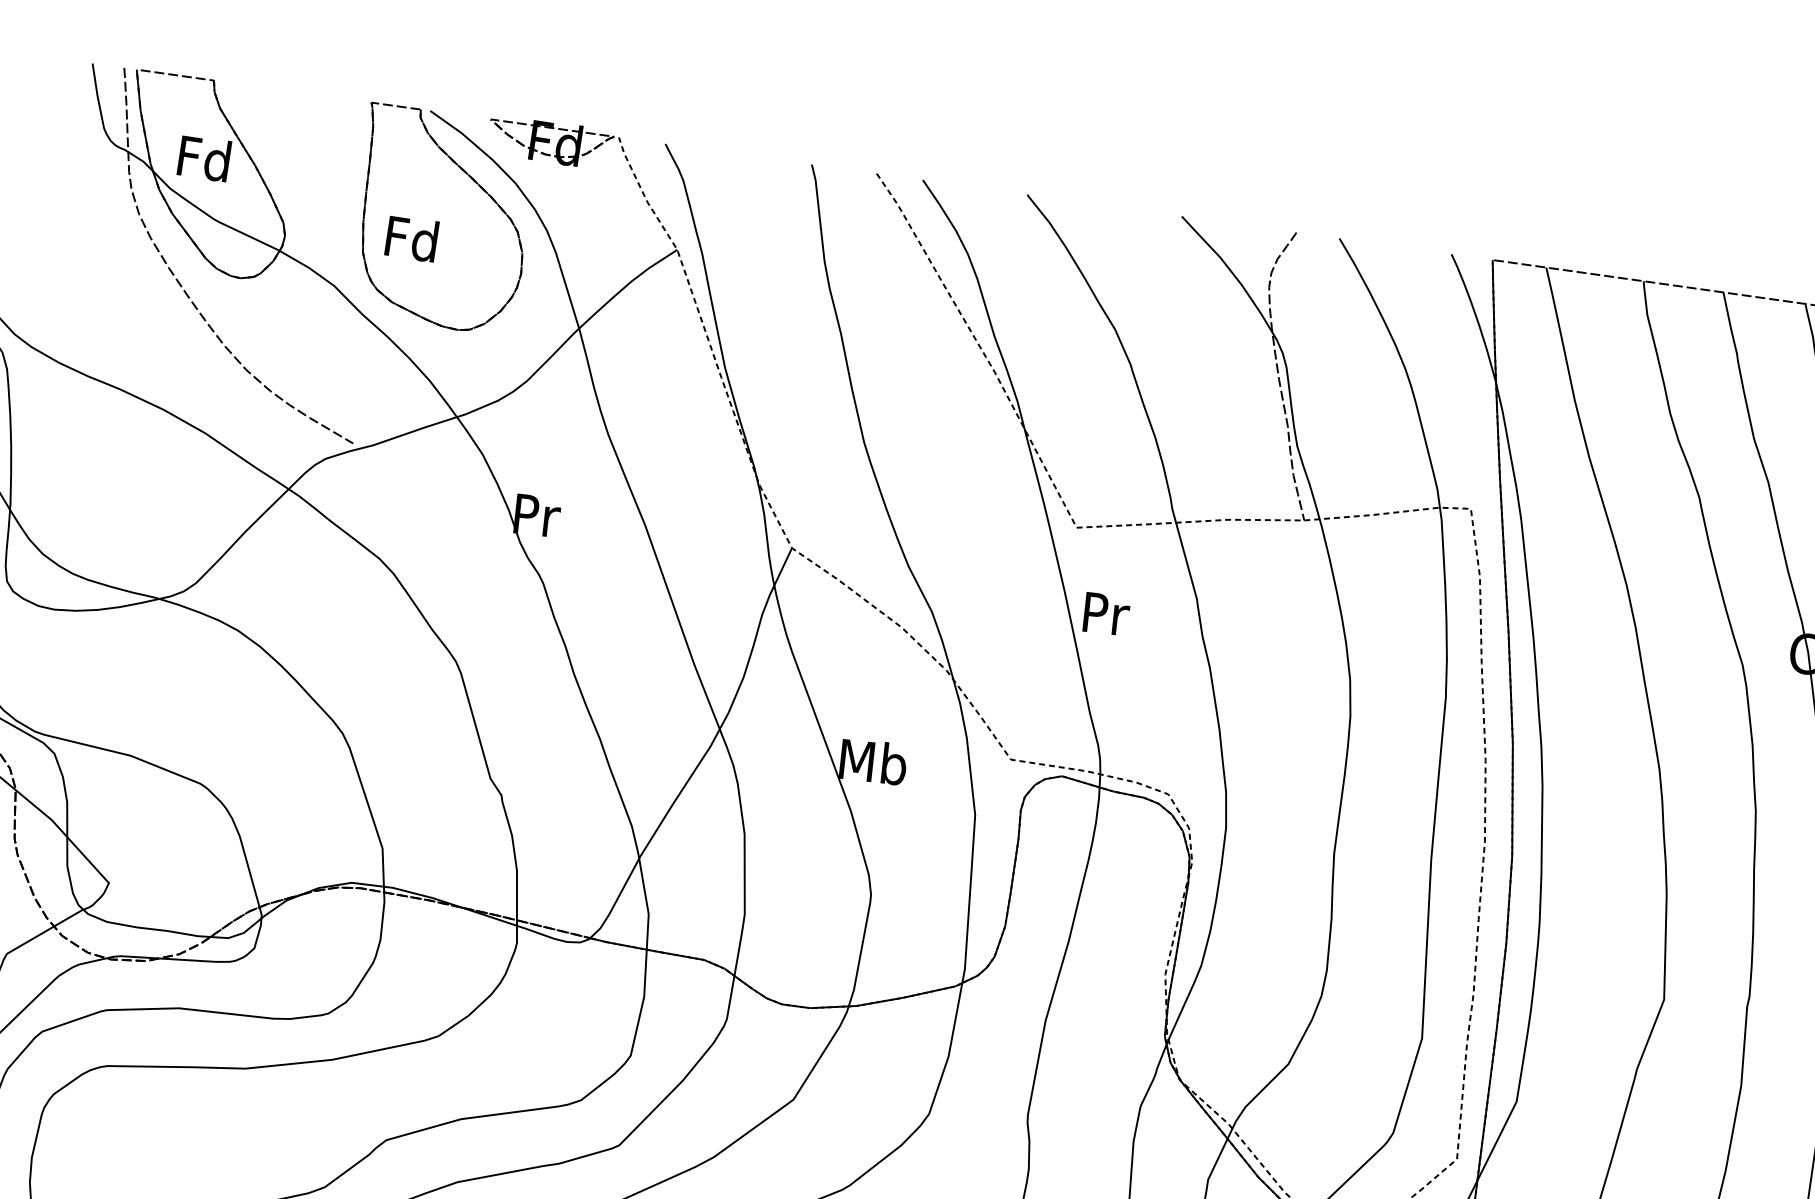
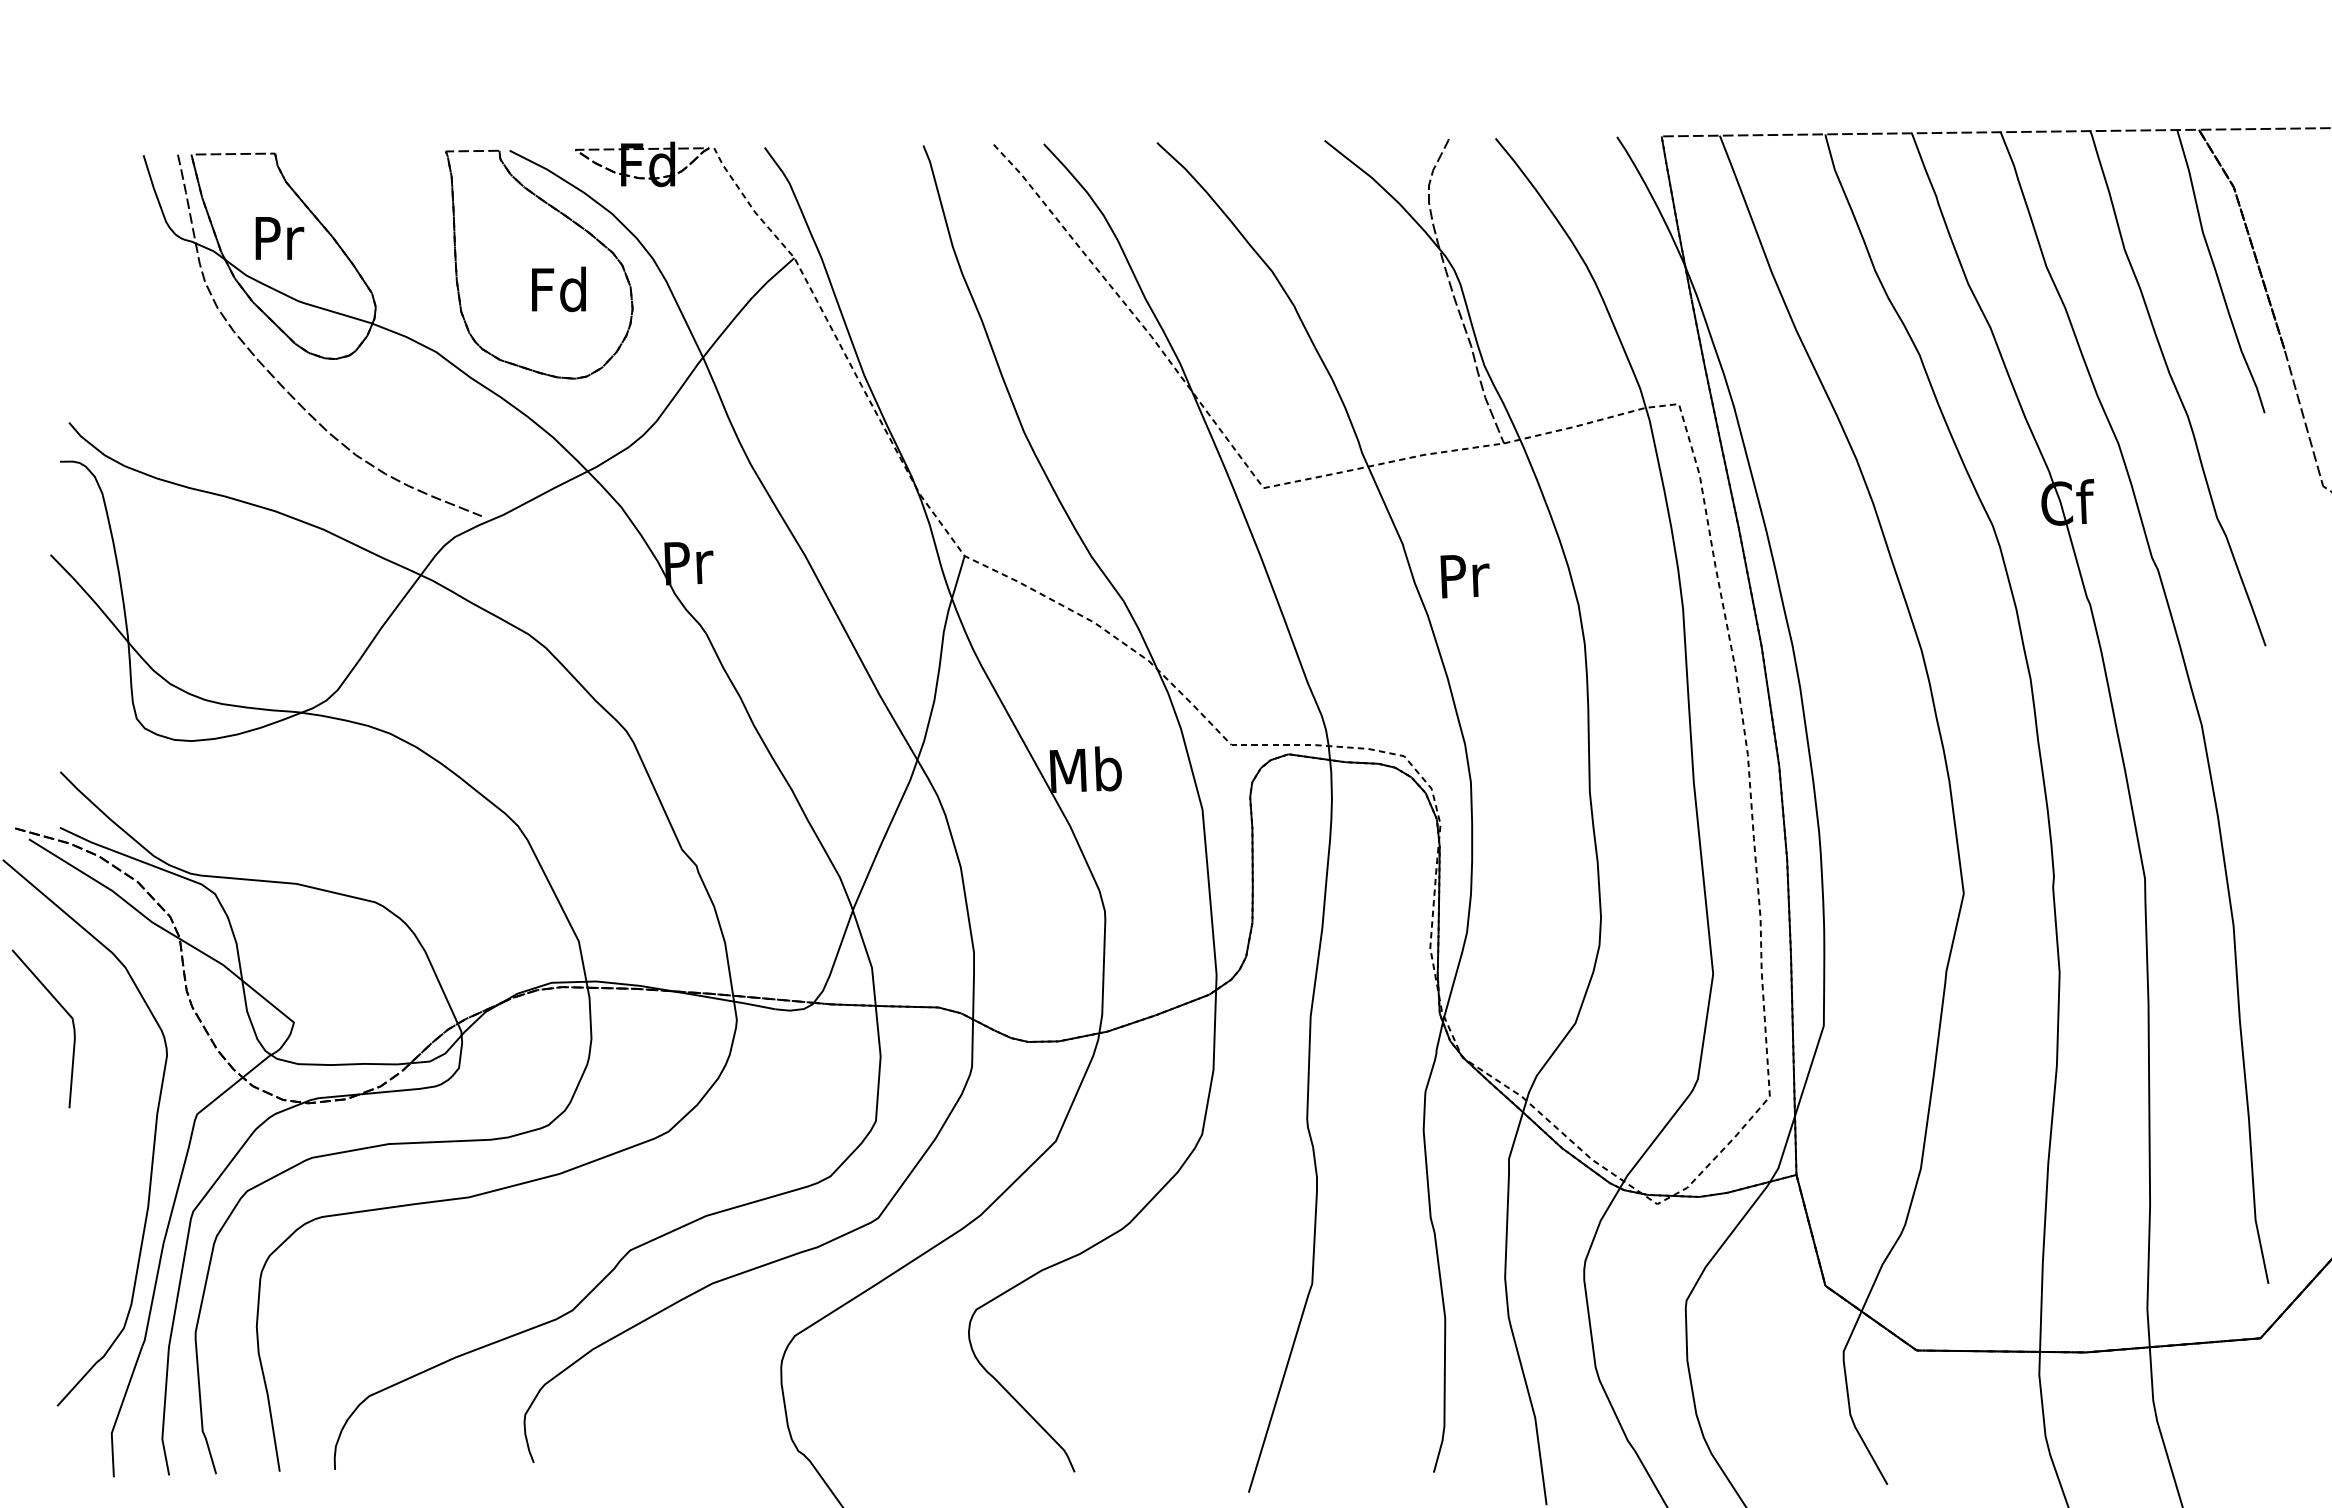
text: (204, 158) -> (277, 237), Fd -> Pr
text: (411, 238) -> (558, 289), moved
text: (1105, 614) -> (1464, 576), moved

